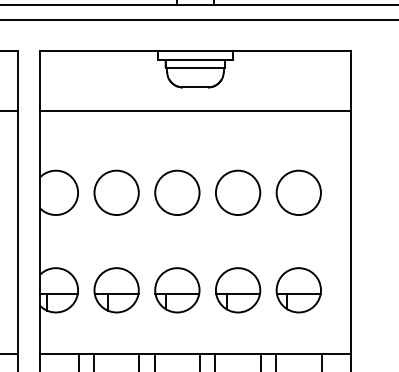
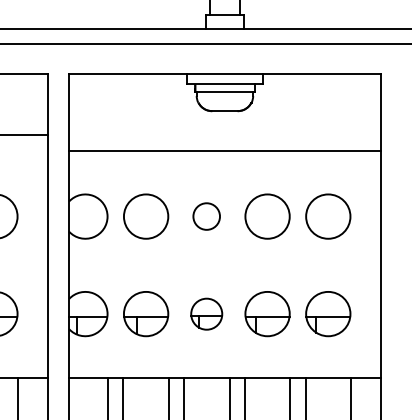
line: (195, 111) -> (224, 151), moved
circle: (177, 192) -> (206, 216), size x0.6
part: (177, 290) -> (206, 314), size x0.7

